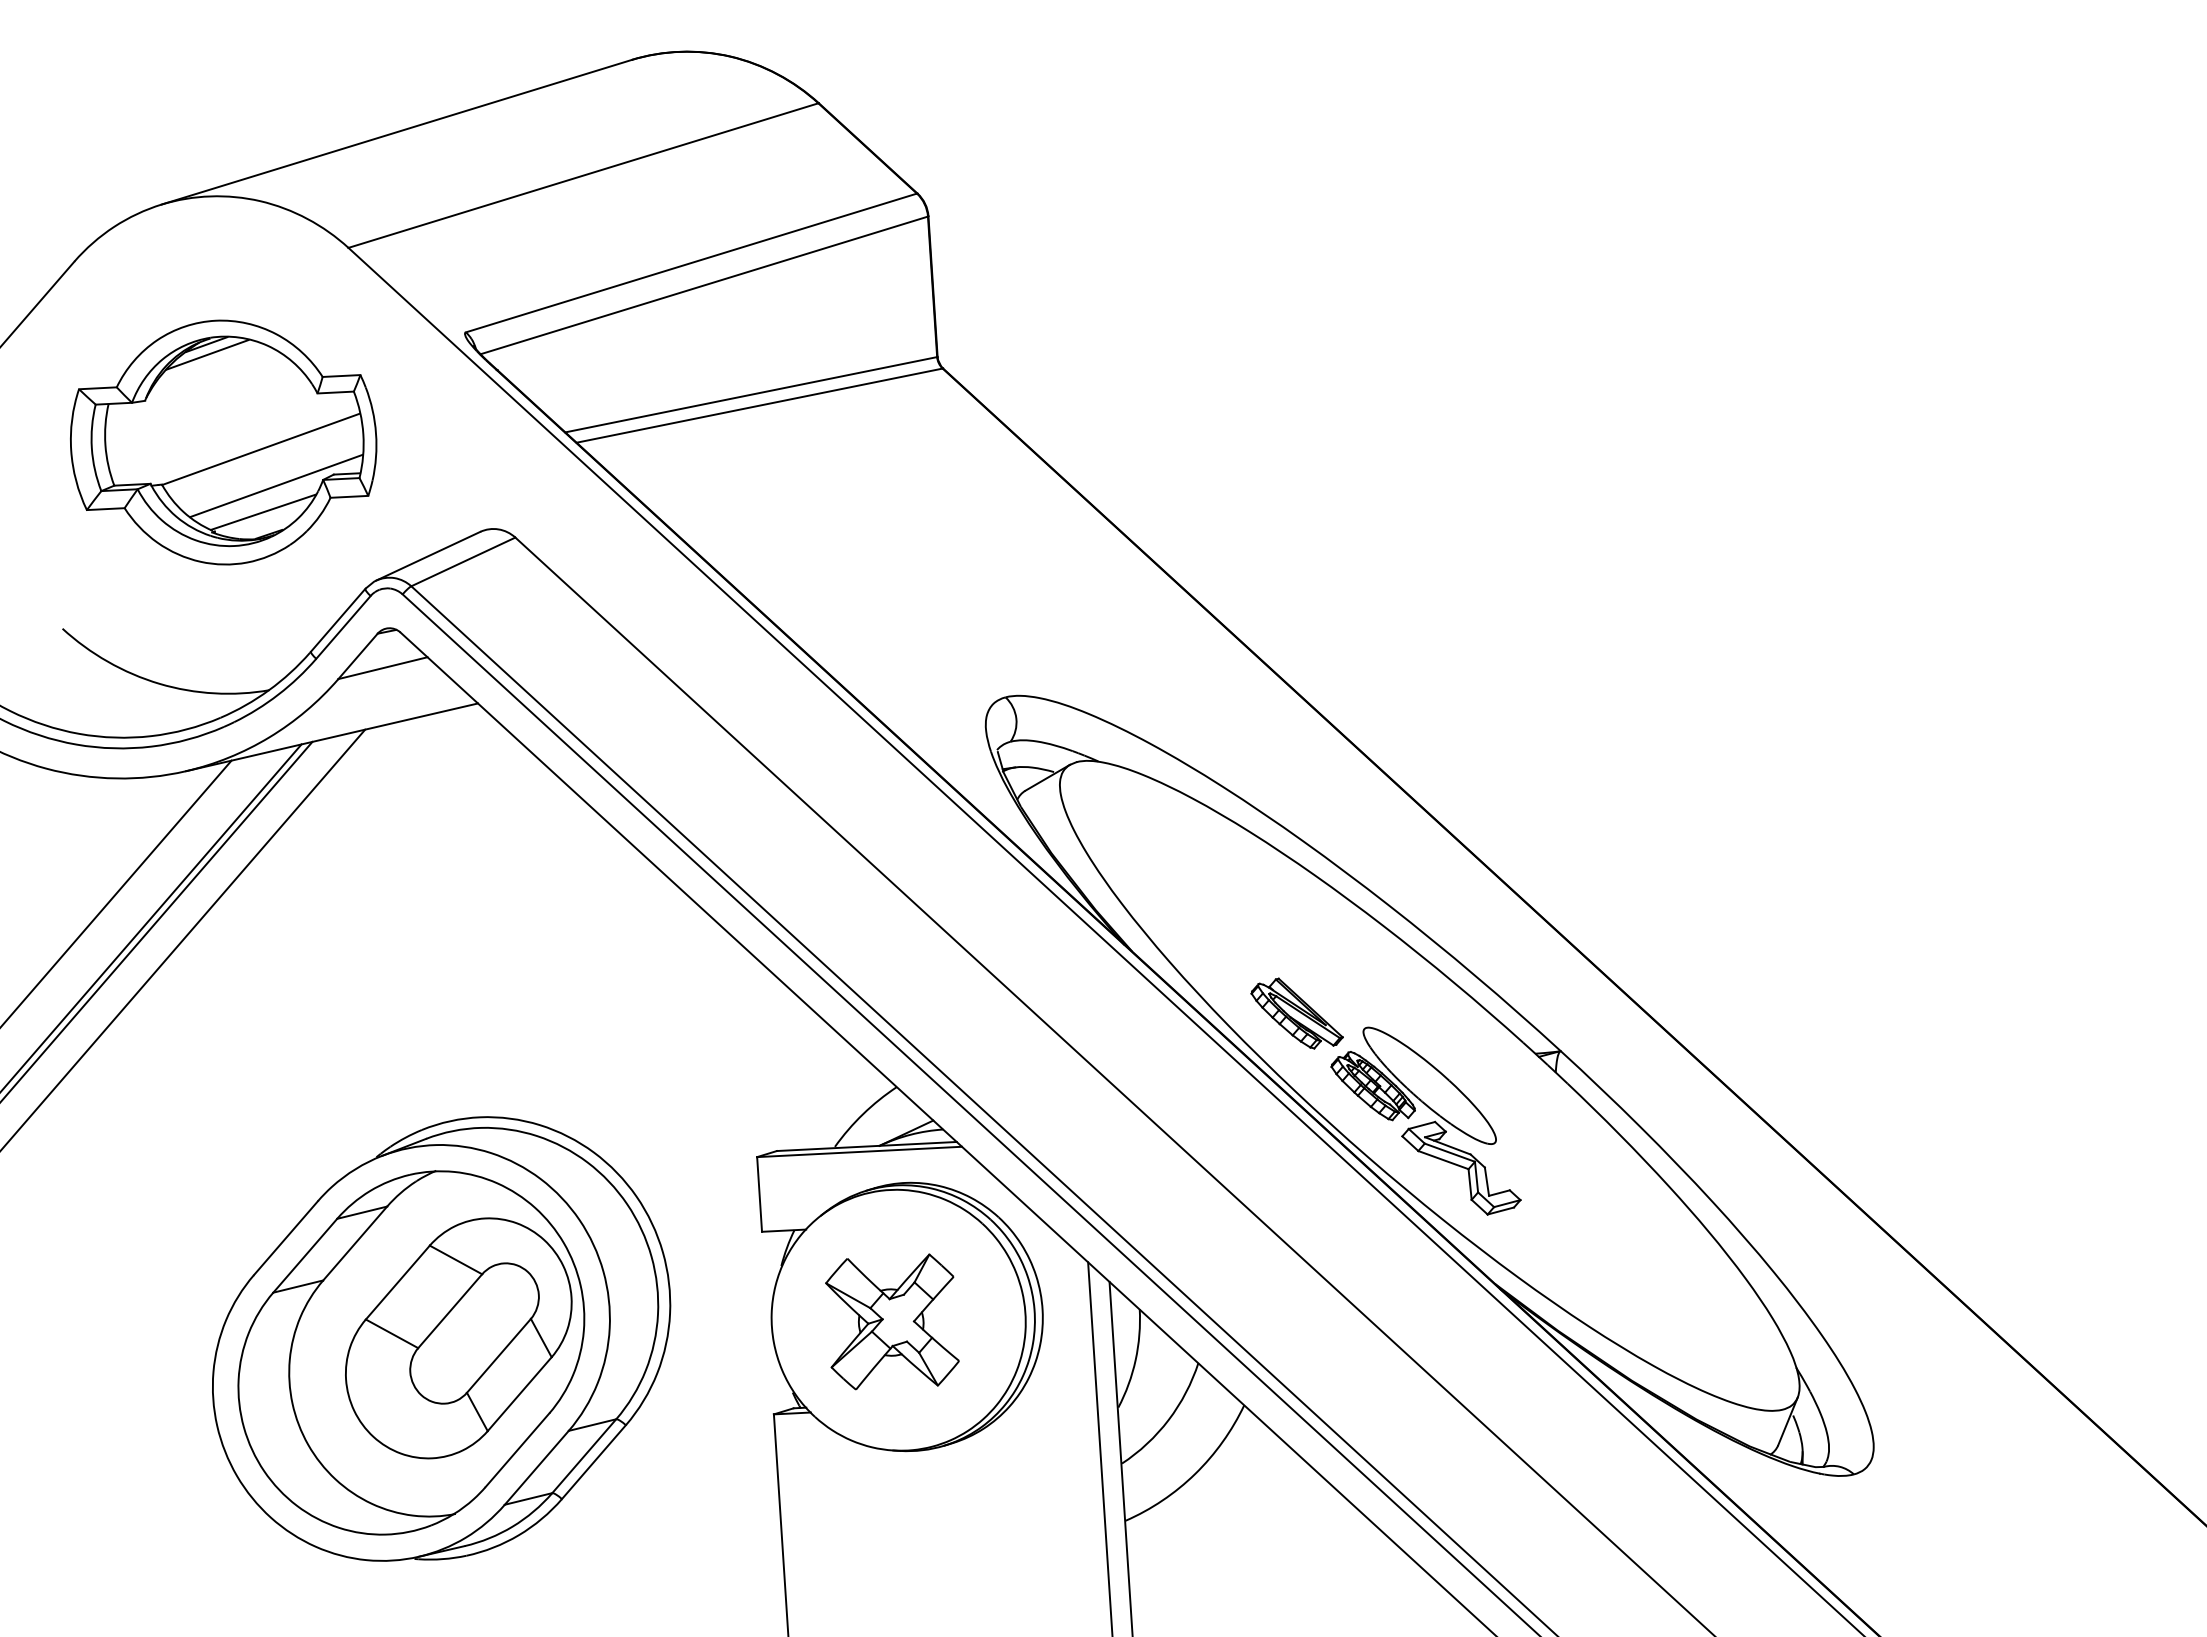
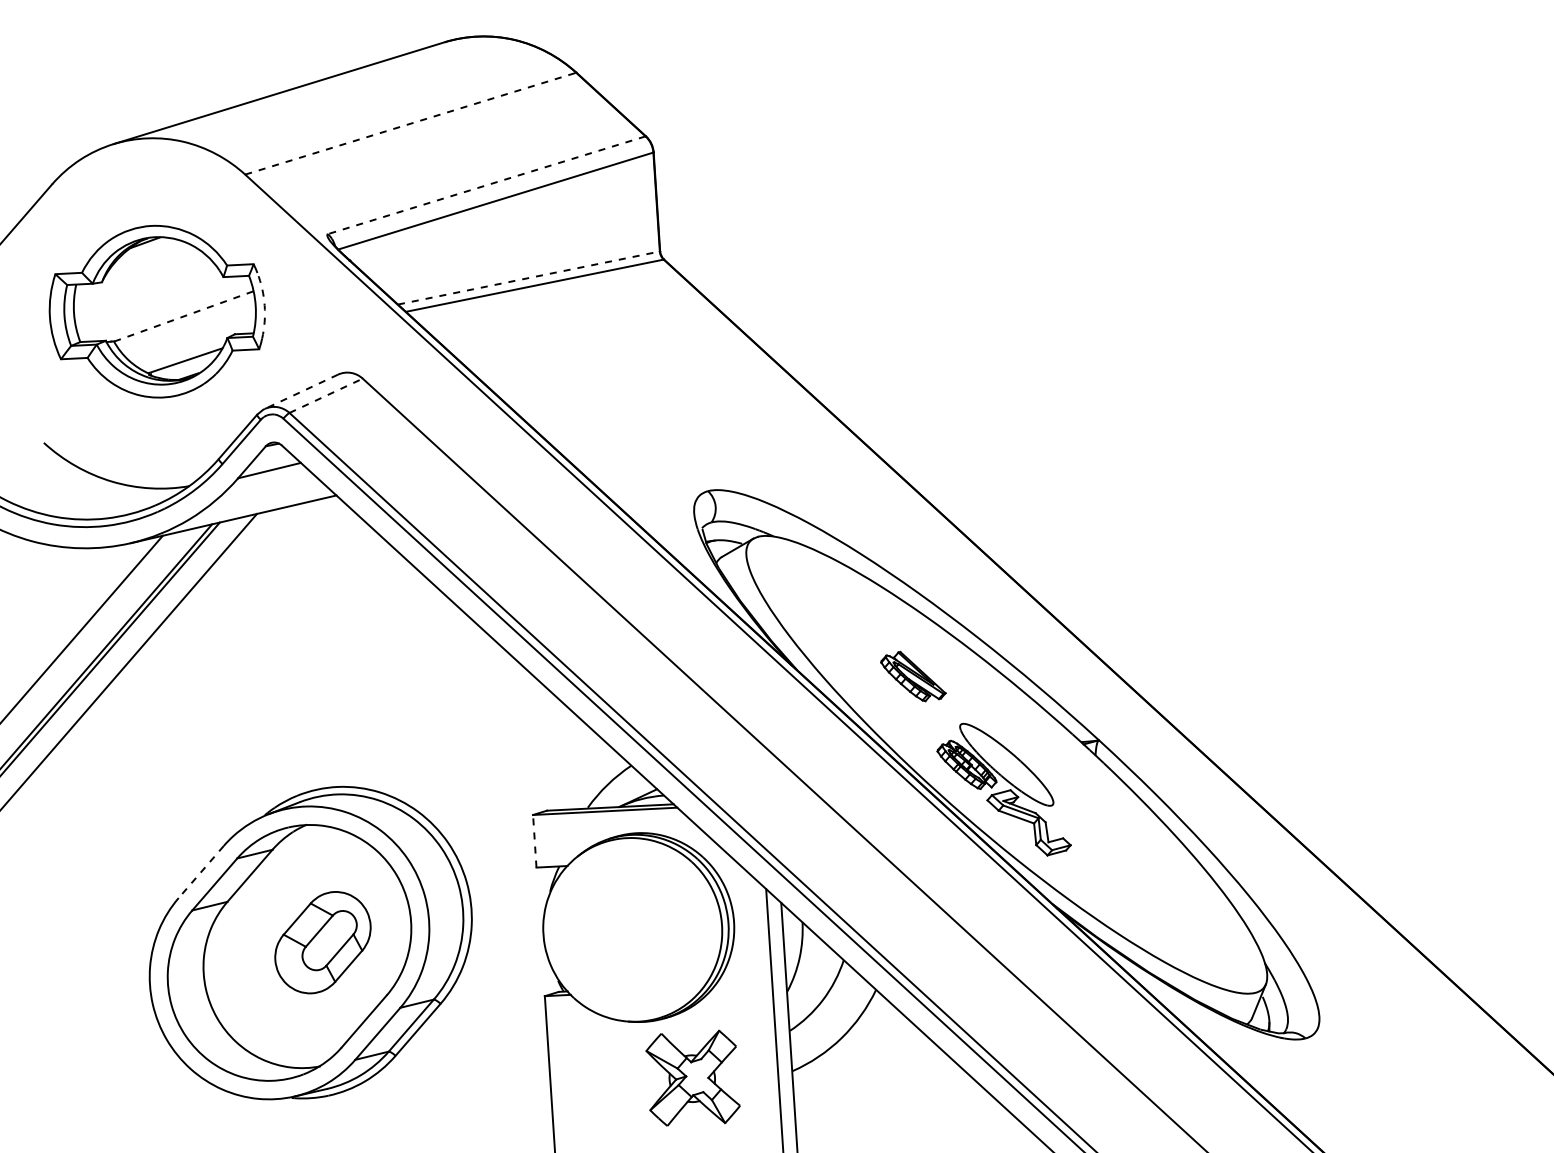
line: (583, 175) -> (410, 123), solid -> dashed
line: (691, 262) -> (486, 184), solid -> dashed
line: (207, 354) -> (145, 249), removed
line: (751, 394) -> (529, 277), solid -> dashed
arc: (376, 433) -> (264, 305), solid -> dashed
line: (260, 449) -> (183, 316), solid -> dashed
line: (276, 485) -> (194, 341), removed
line: (427, 556) -> (300, 391), solid -> dashed
line: (463, 561) -> (326, 395), solid -> dashed
part: (1296, 1013) -> (912, 676), moved
line: (759, 1193) -> (534, 840), solid -> dashed
line: (286, 1238) -> (201, 872), solid -> dashed
part: (892, 1321) -> (693, 1077), moved
part: (458, 1338) -> (322, 942), size x0.6

